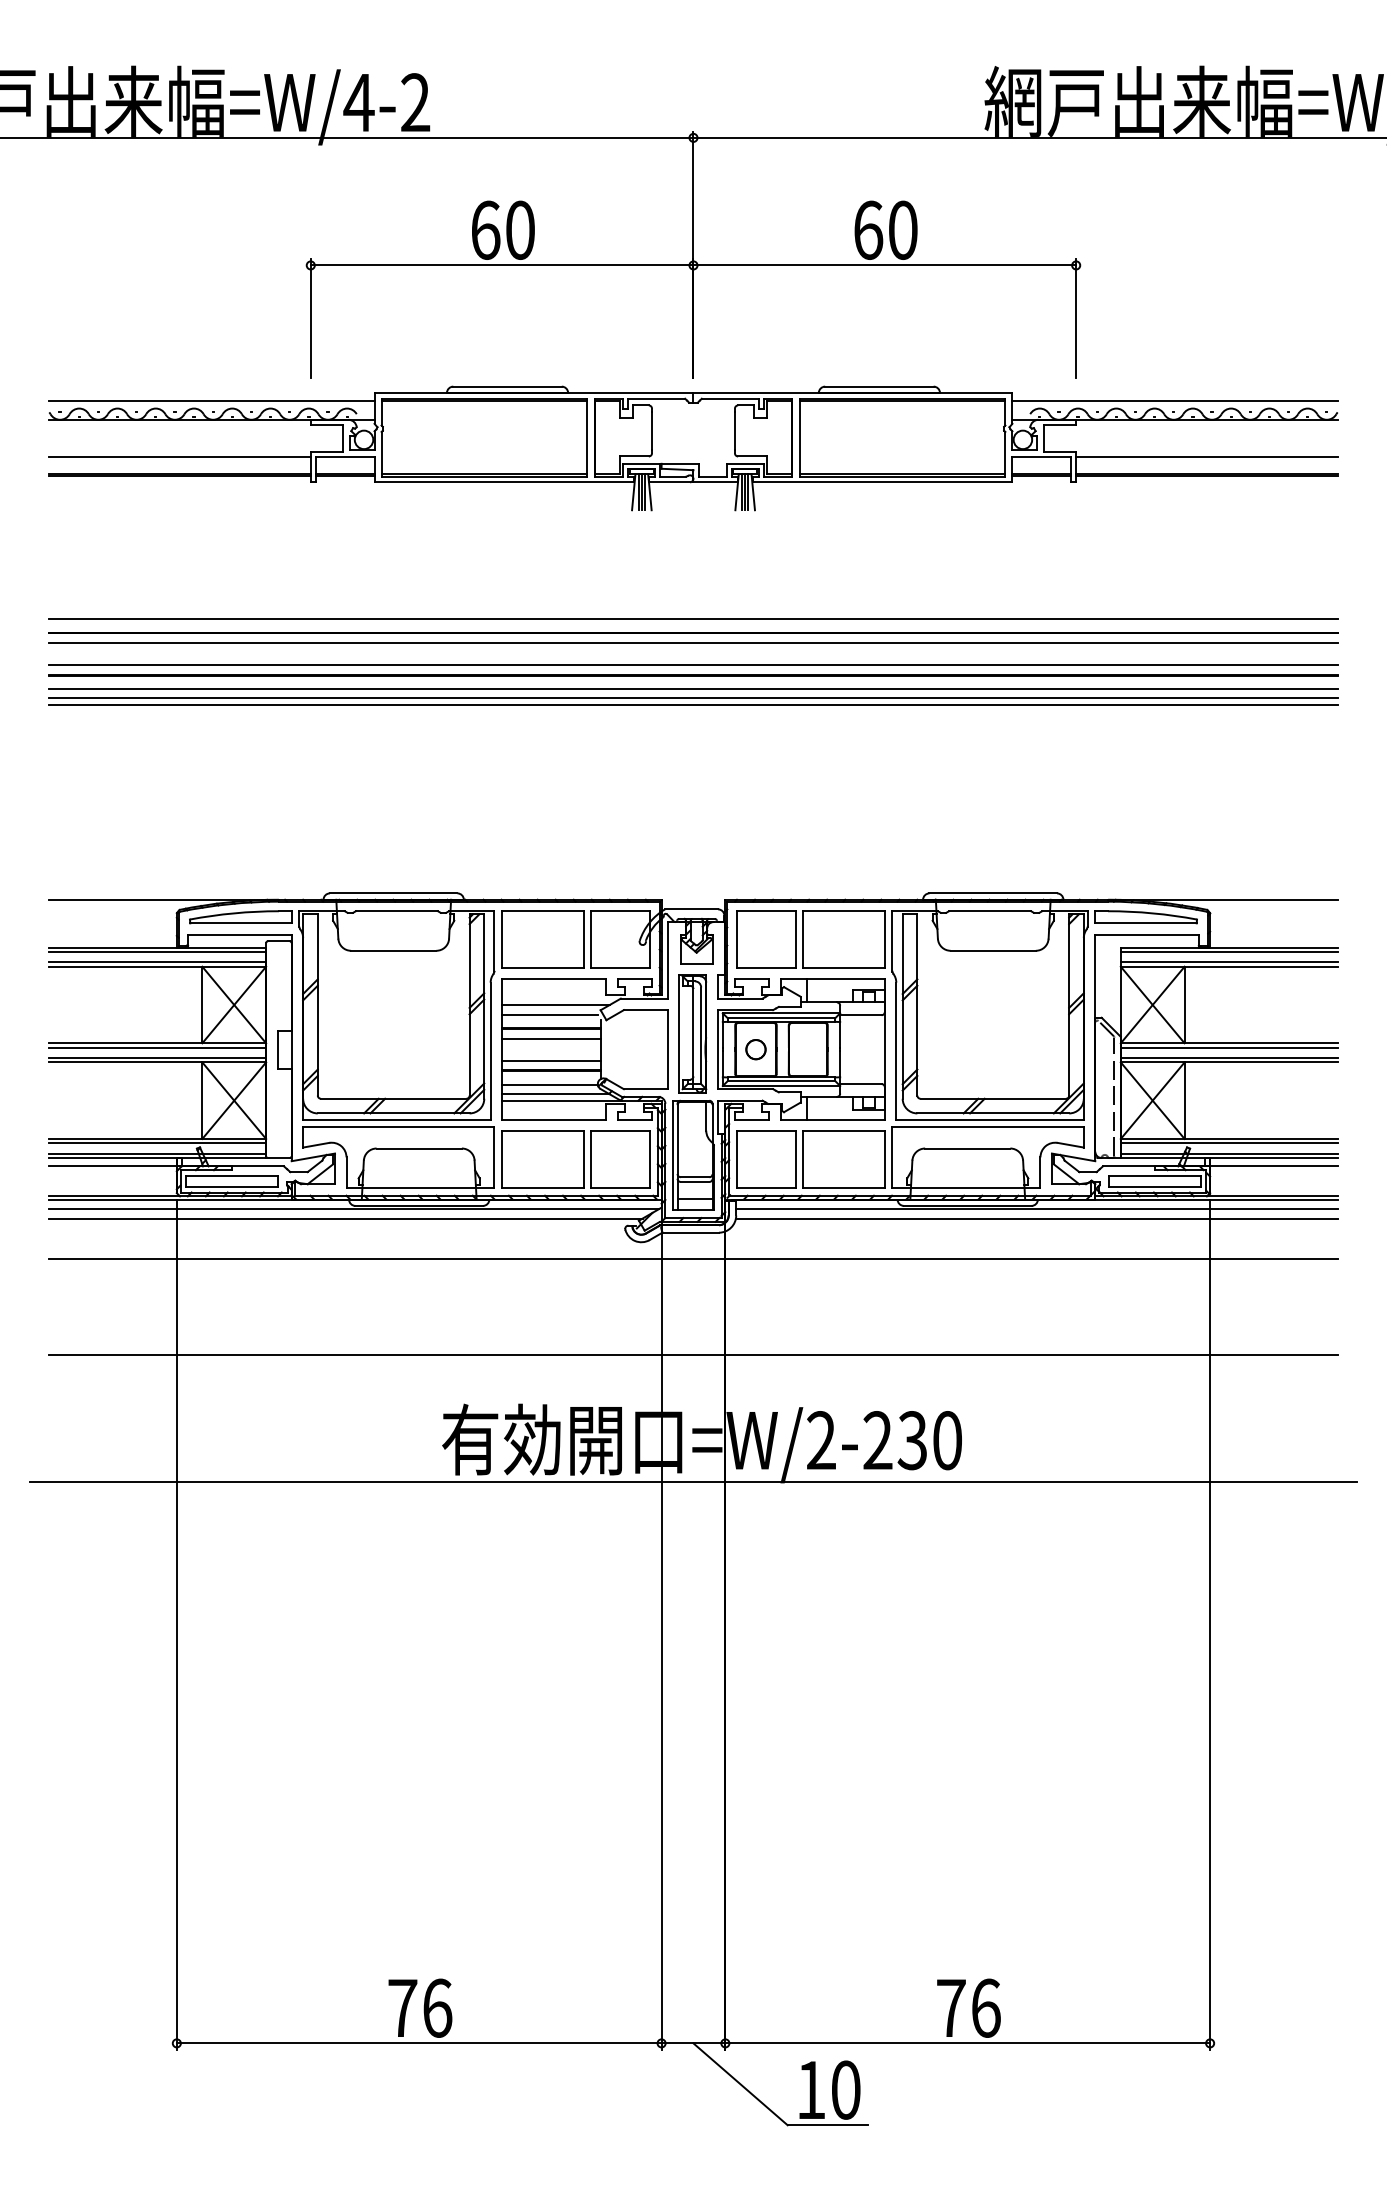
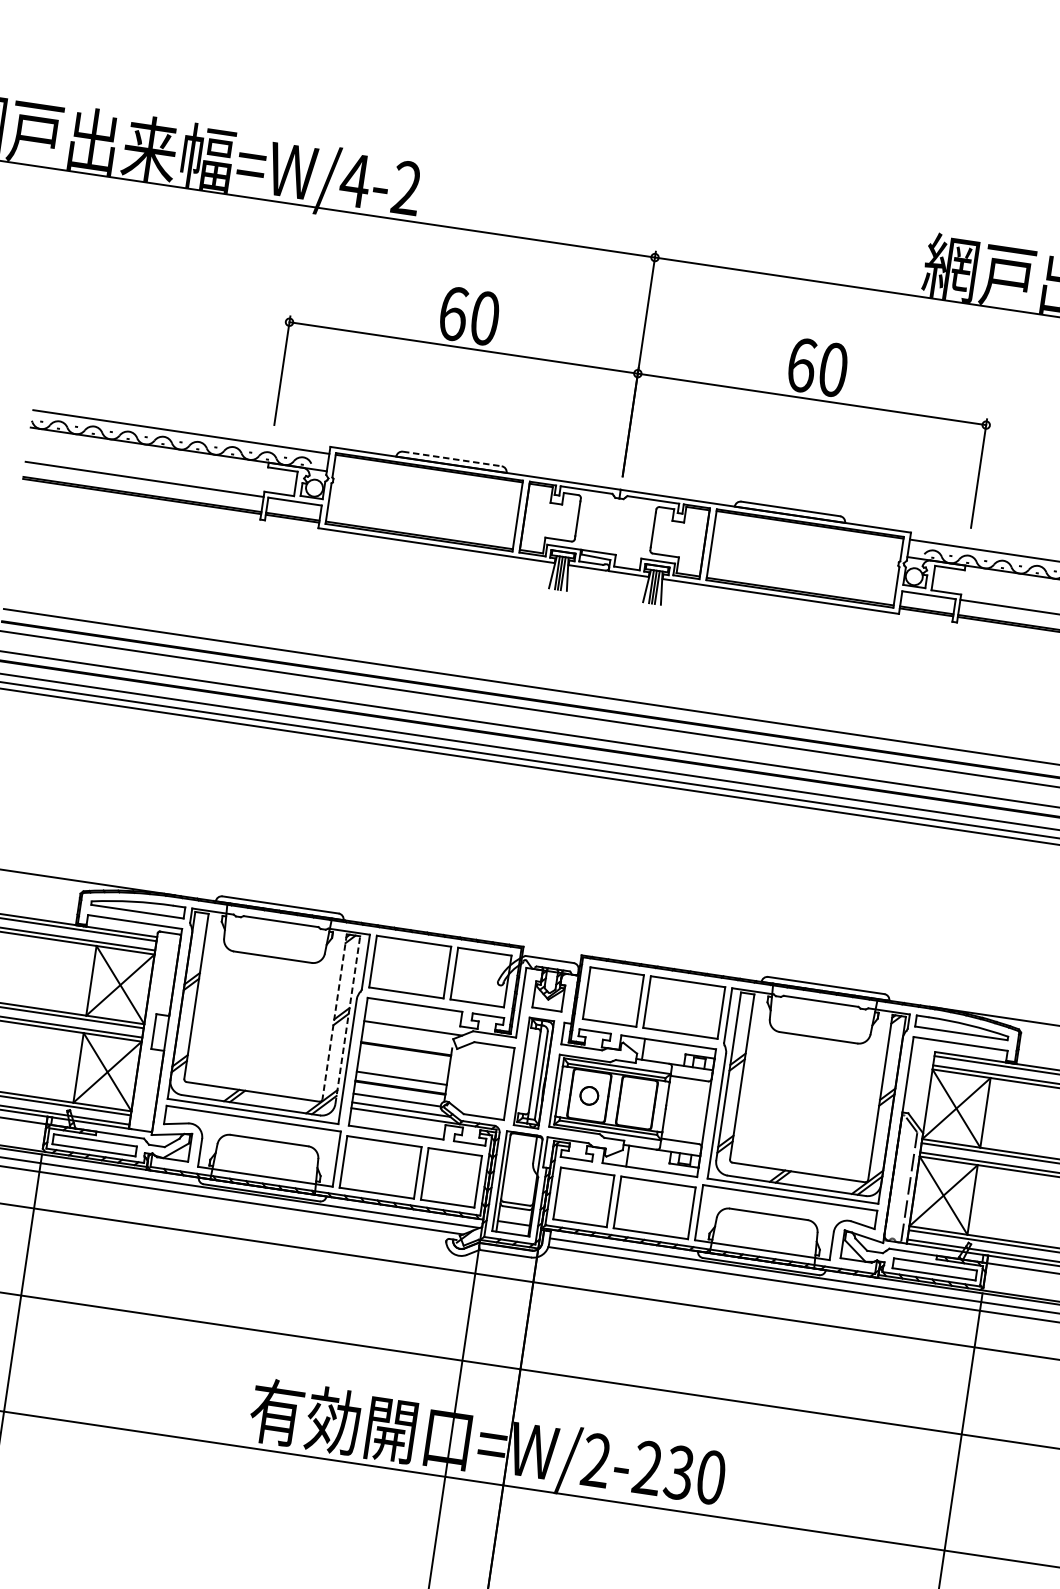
line: (508, 386) -> (453, 458), solid -> dashed
line: (469, 1005) -> (334, 1017), solid -> dashed
line: (484, 1006) -> (348, 1020), solid -> dashed
line: (549, 1014) -> (406, 1036), removed
line: (551, 1038) -> (404, 1058), removed

